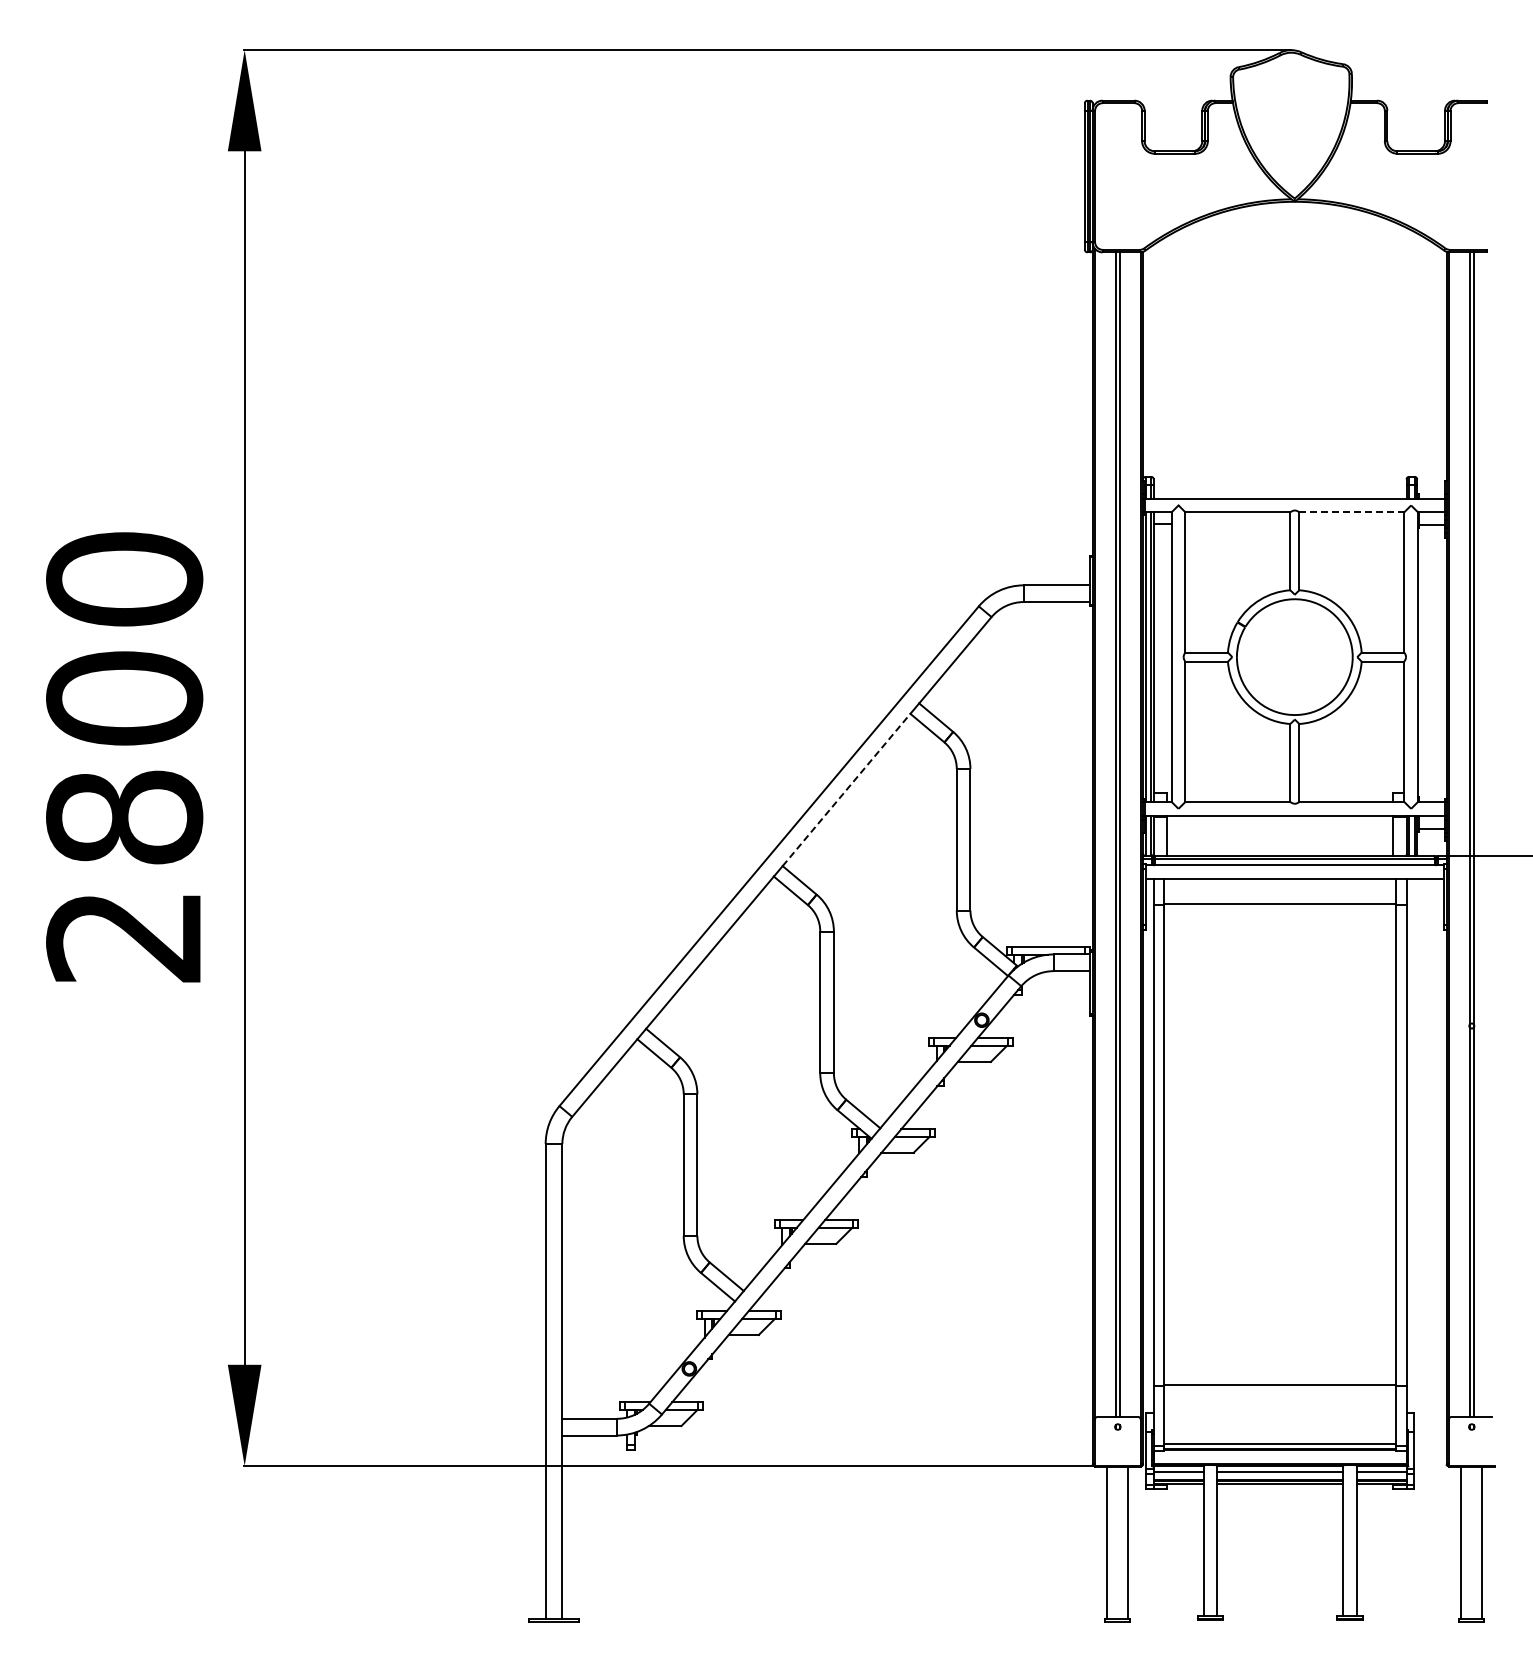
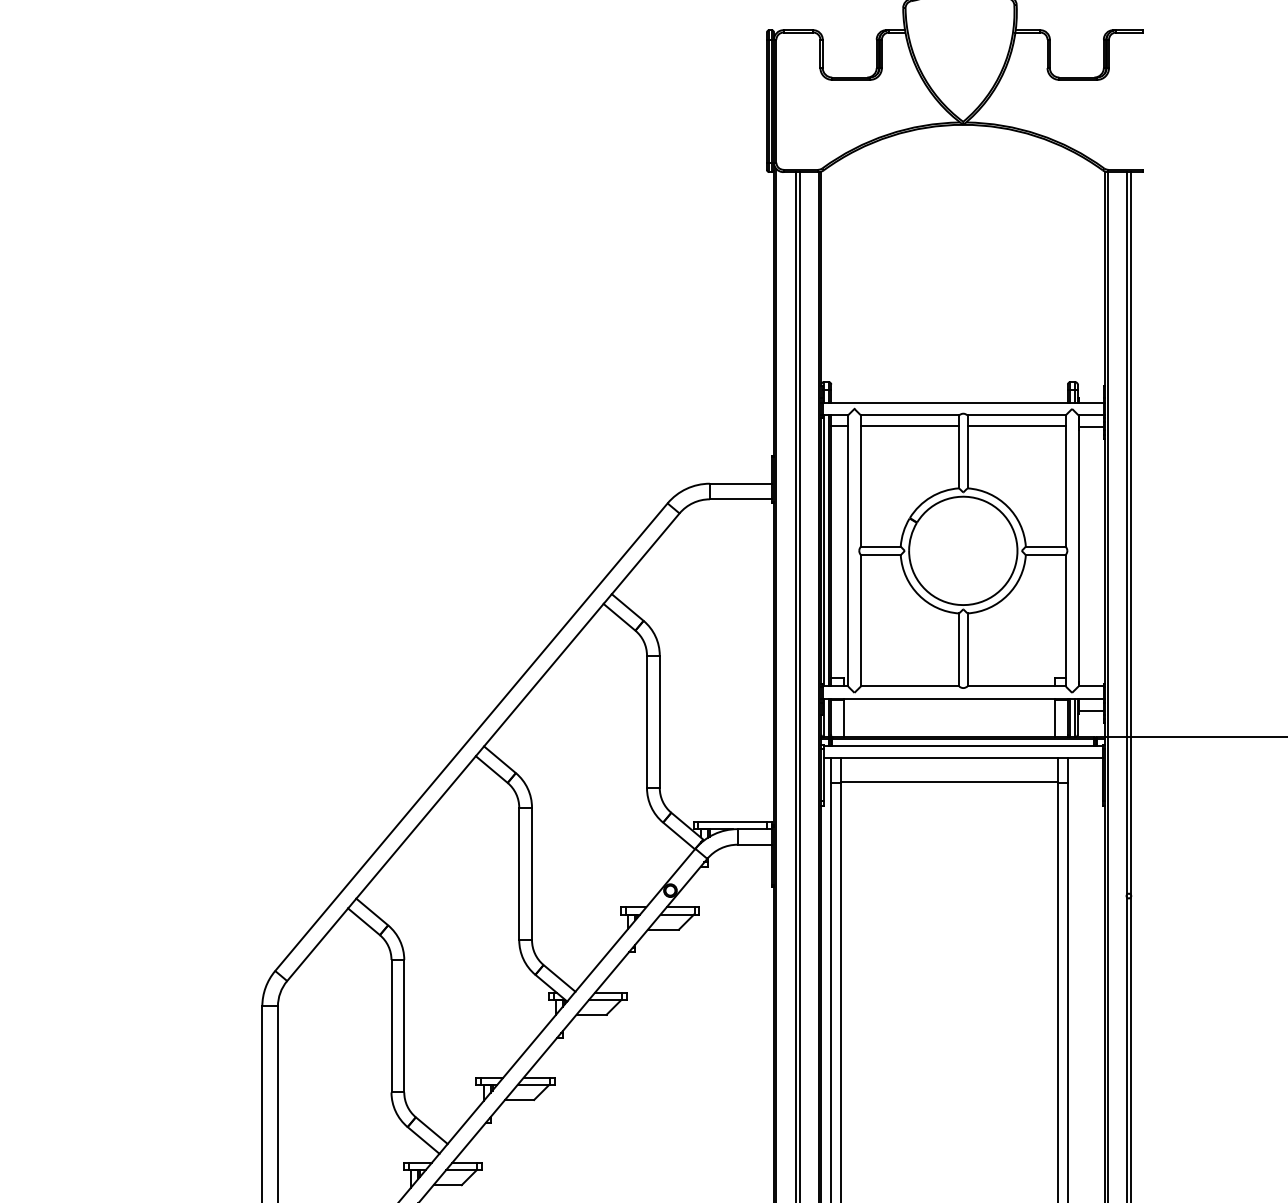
line: (1352, 512) -> (1017, 415), dashed -> solid
line: (1237, 524) -> (909, 426), added
line: (1351, 524) -> (1016, 426), added
line: (846, 789) -> (543, 674), dashed -> solid

